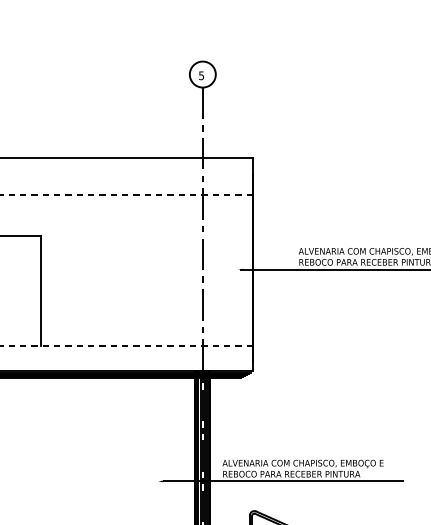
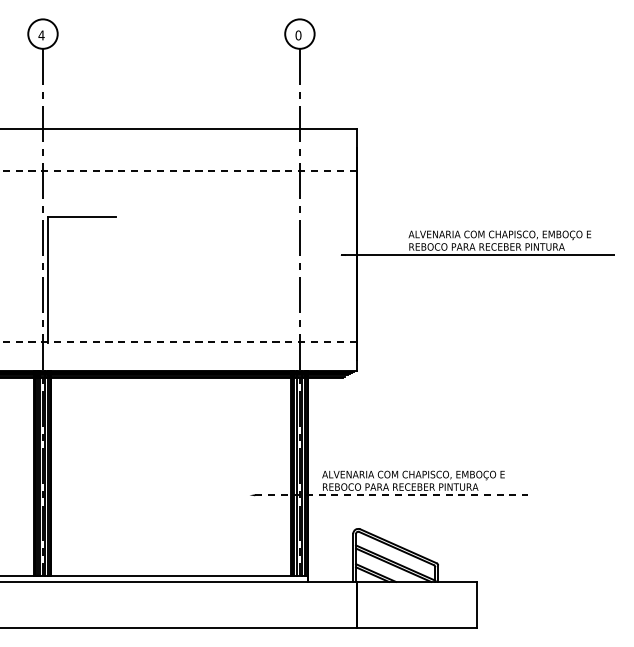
text: (201, 75) -> (298, 35), 5 -> 0
line: (41, 291) -> (116, 279), removed
line: (283, 481) -> (391, 495), solid -> dashed

